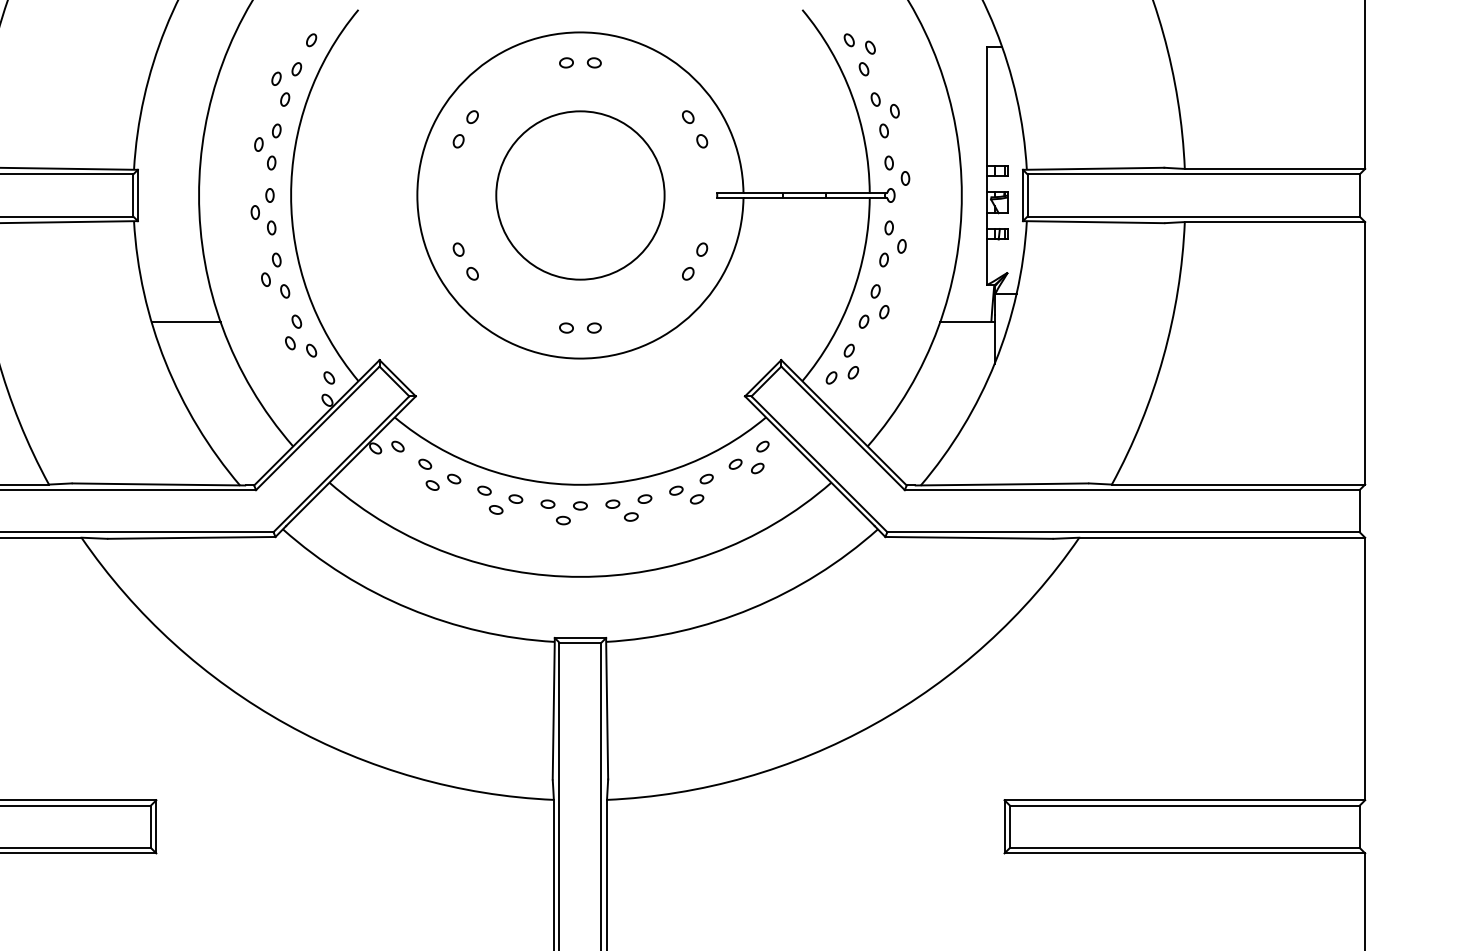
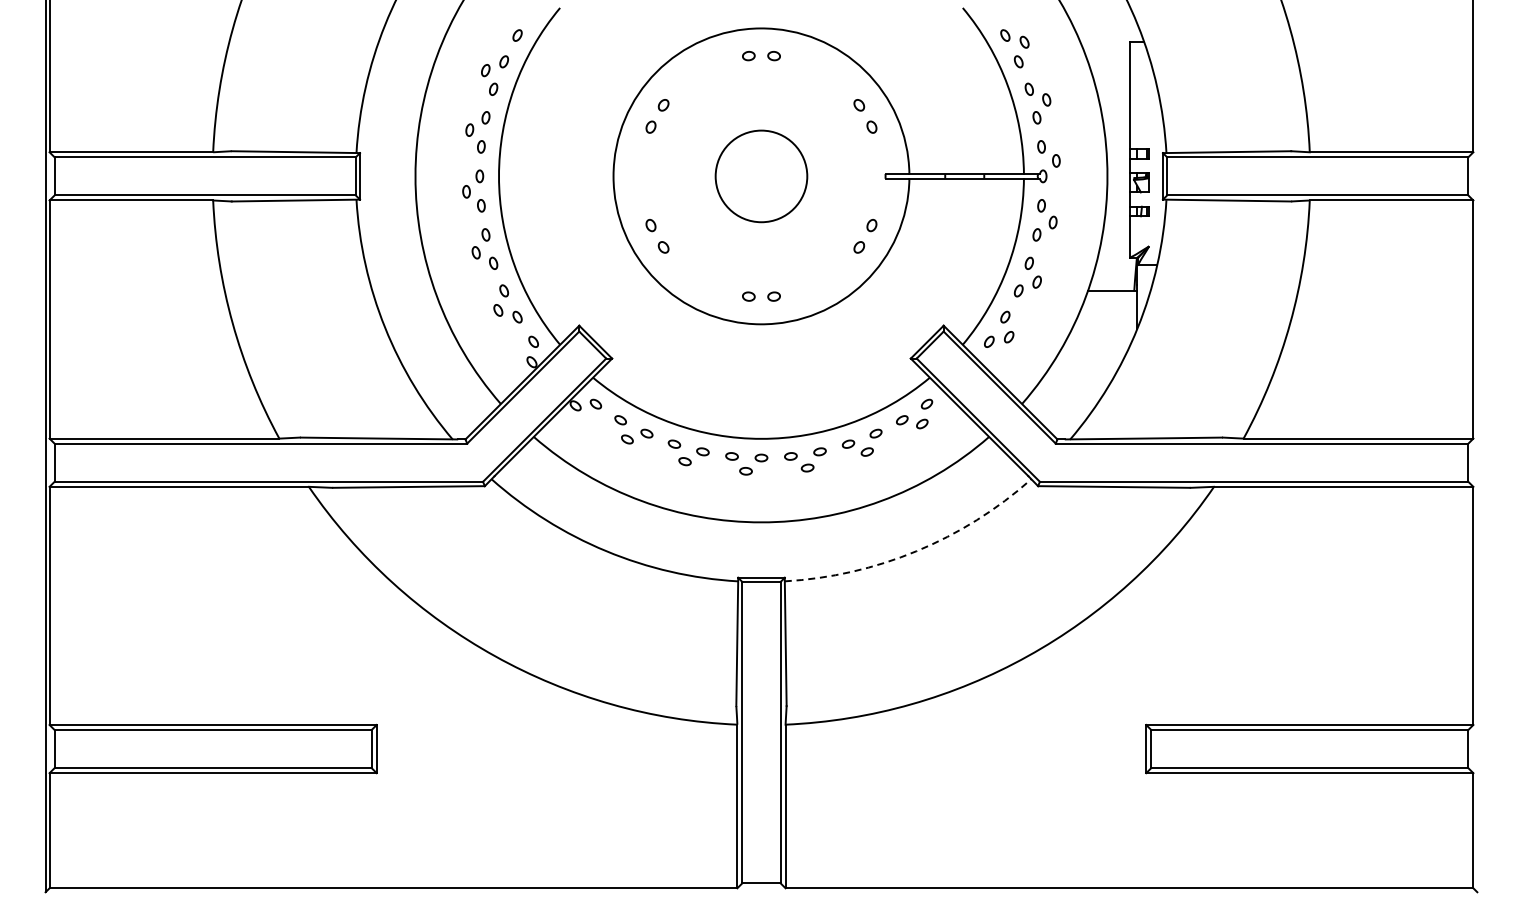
circle: (580, 195) -> (761, 176), size x0.6
line: (185, 322) -> (403, 291), removed
arc: (751, 608) -> (916, 551), solid -> dashed

